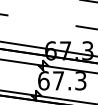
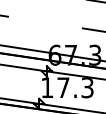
text: (43, 80) -> (47, 87), 67.3 -> 17.3

